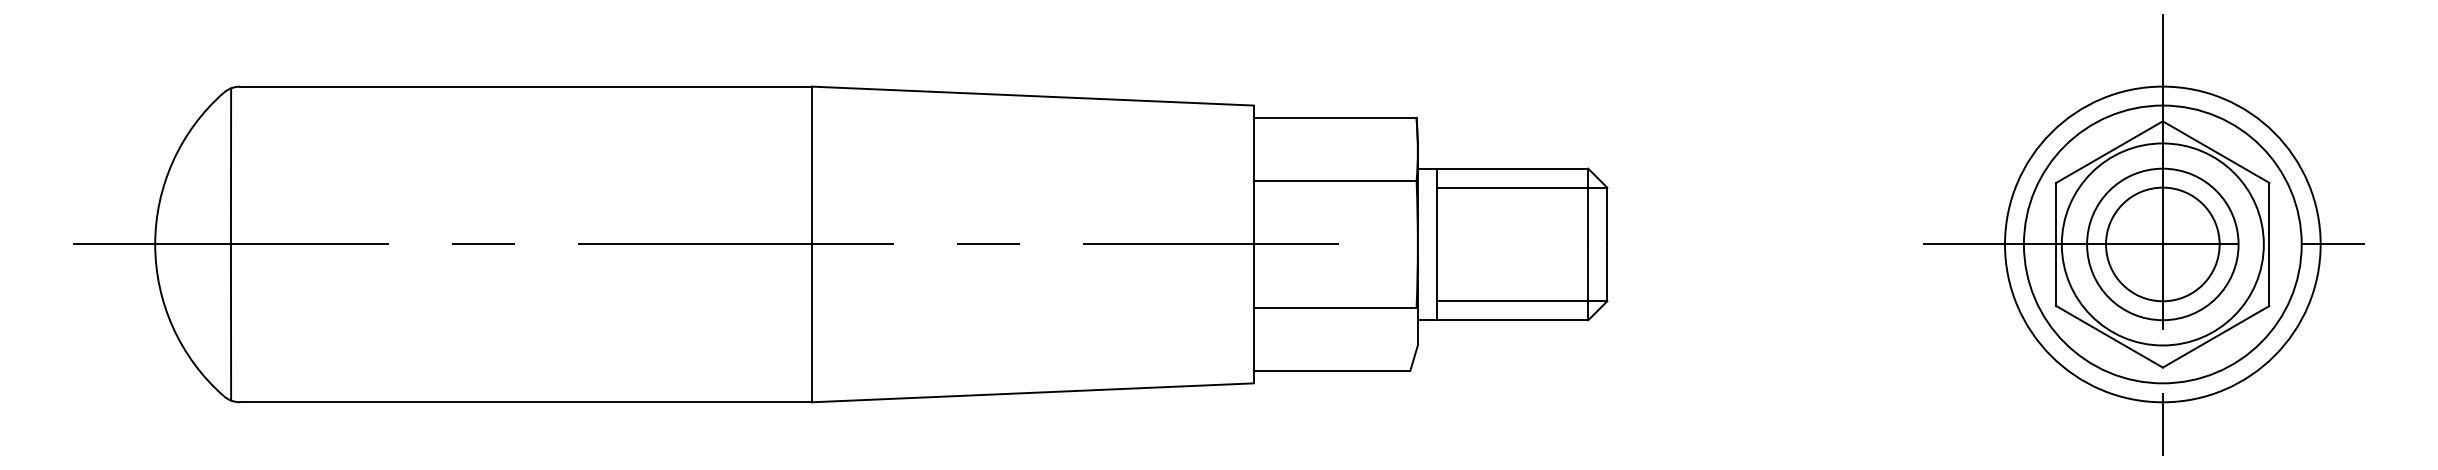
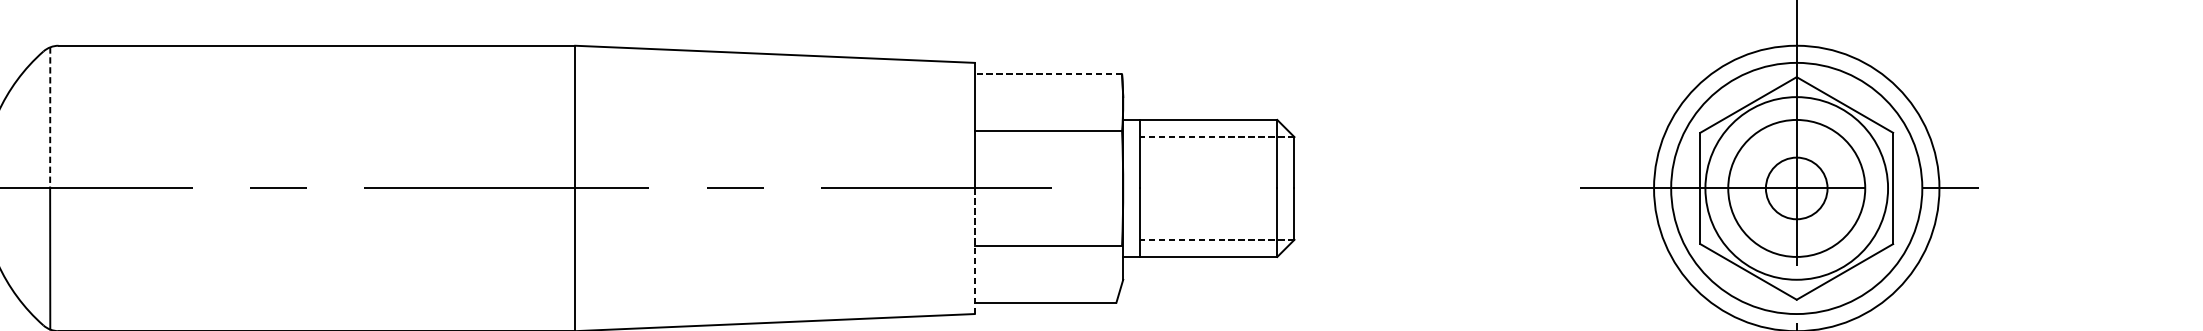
line: (1334, 118) -> (1047, 74), solid -> dashed
line: (231, 166) -> (50, 117), solid -> dashed
line: (1521, 187) -> (1216, 136), solid -> dashed
circle: (2162, 244) -> (1796, 188), size x0.6
line: (1521, 301) -> (1216, 240), solid -> dashed
line: (1253, 314) -> (974, 251), solid -> dashed

